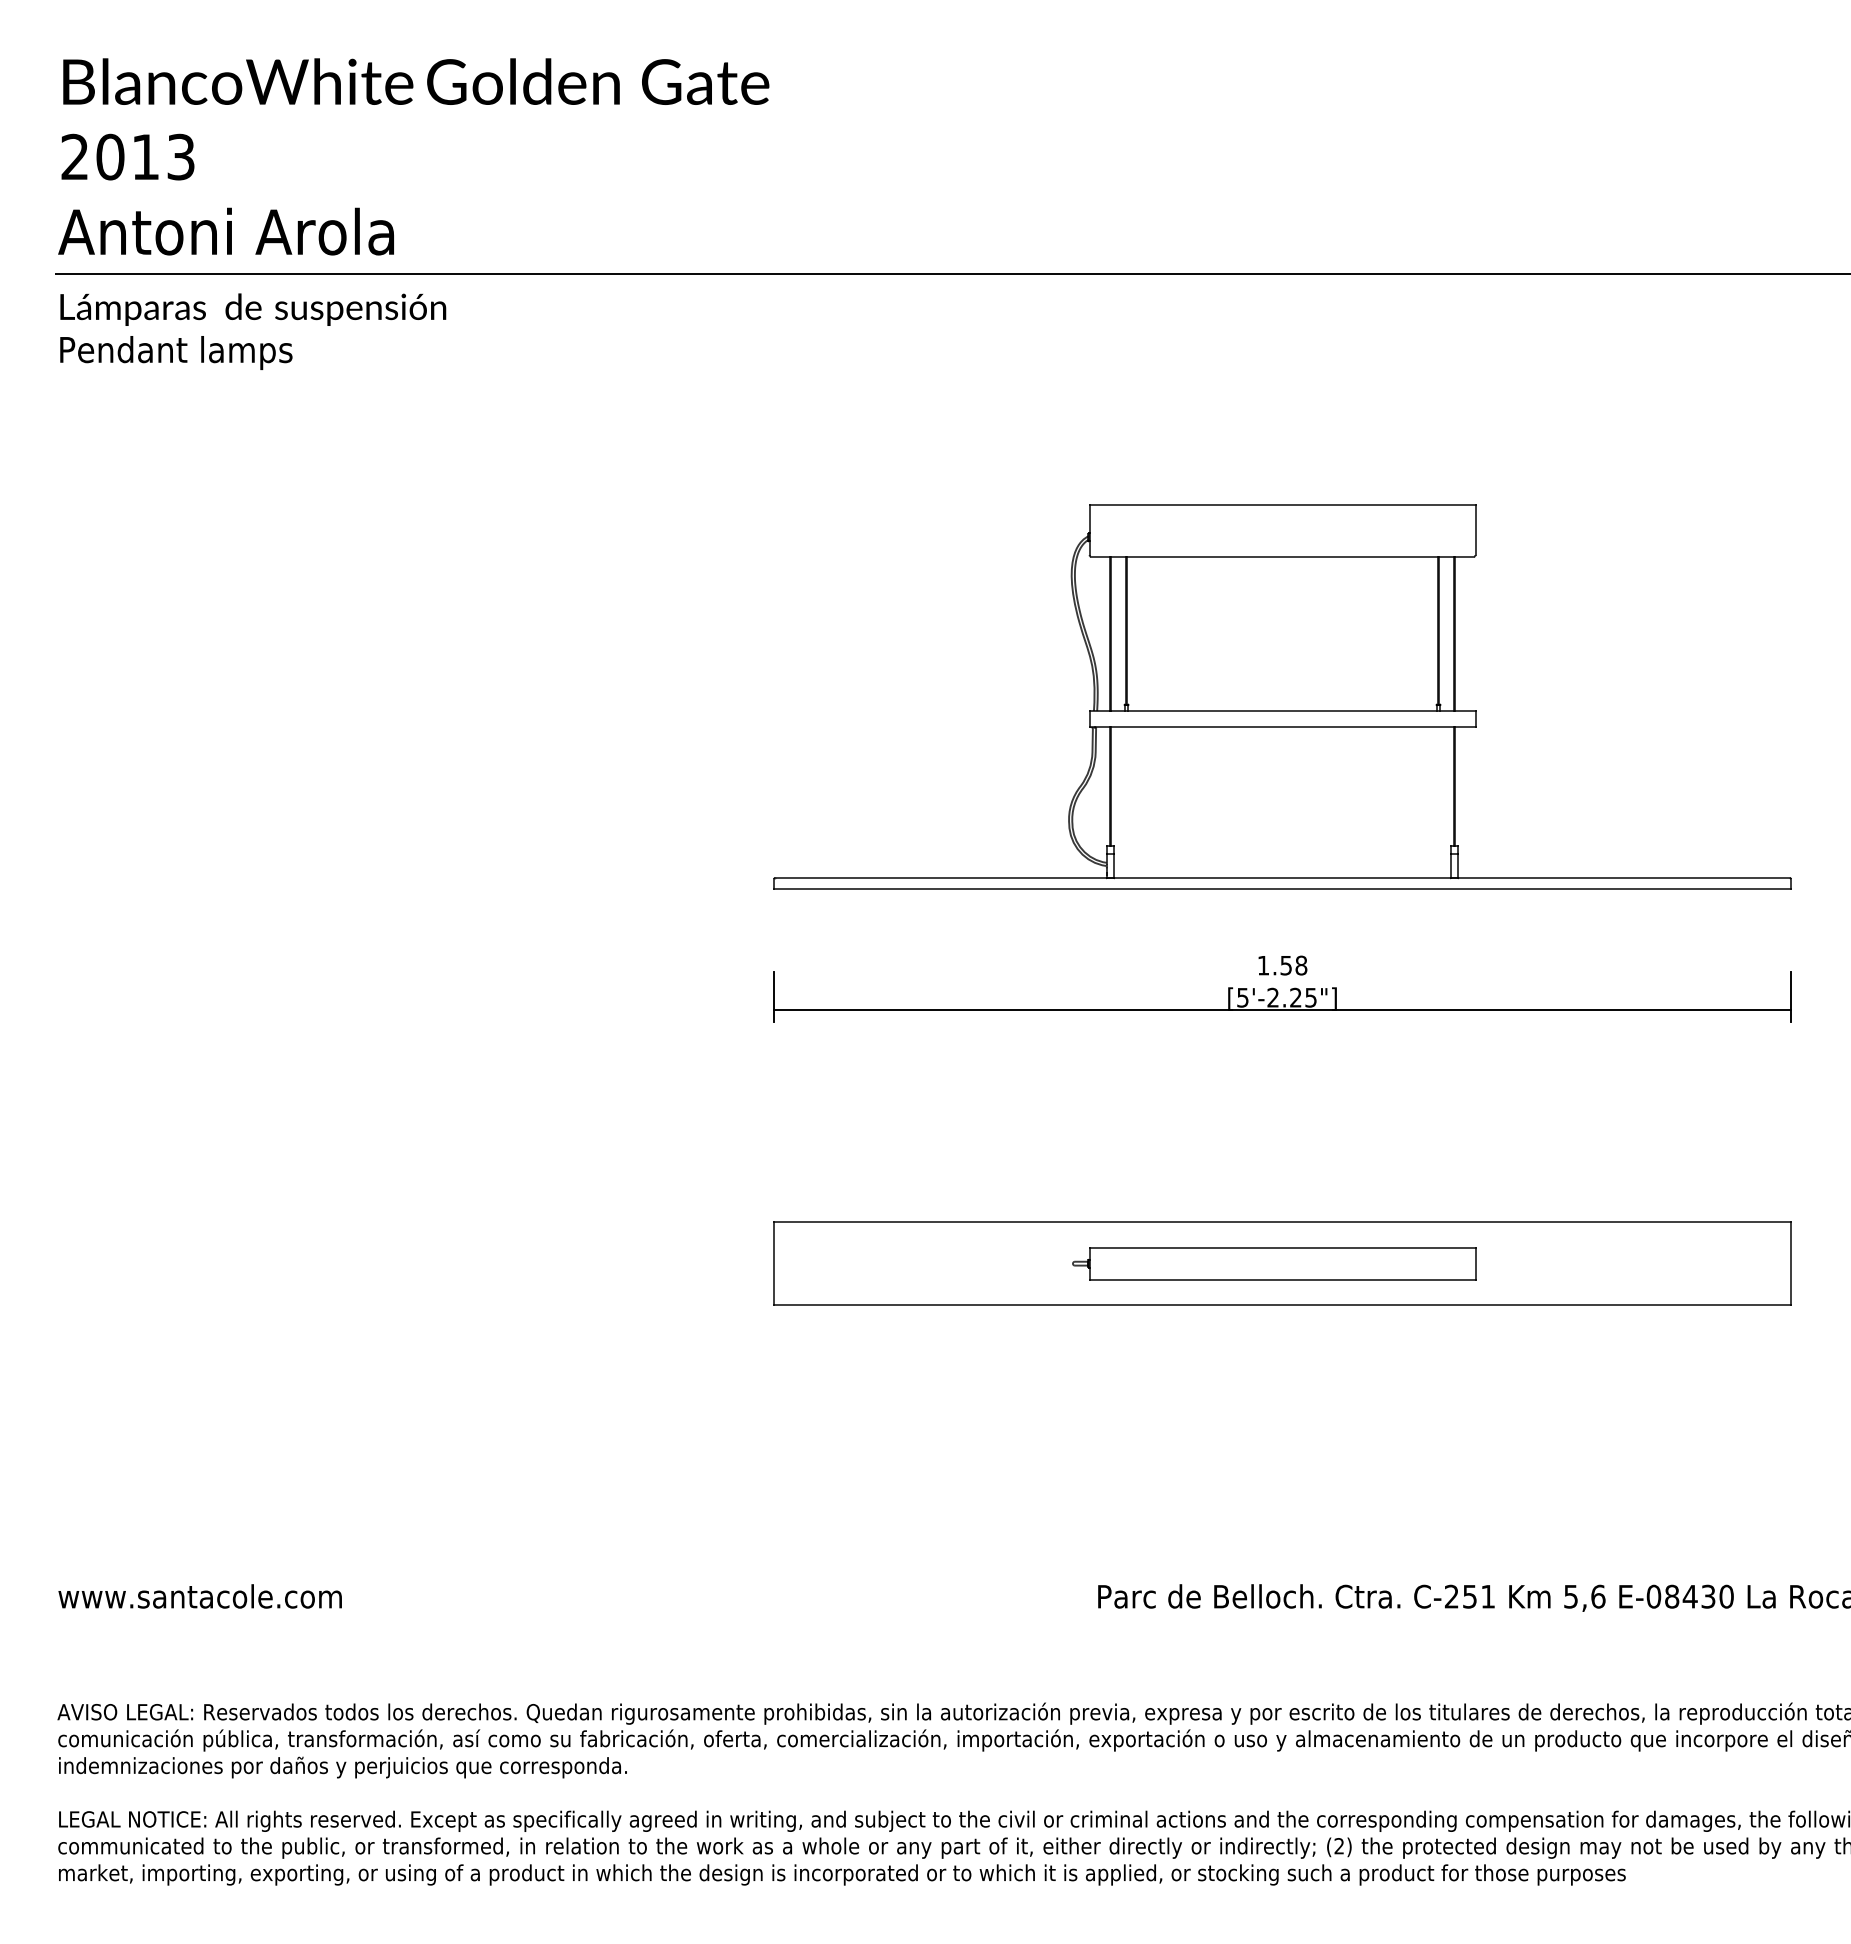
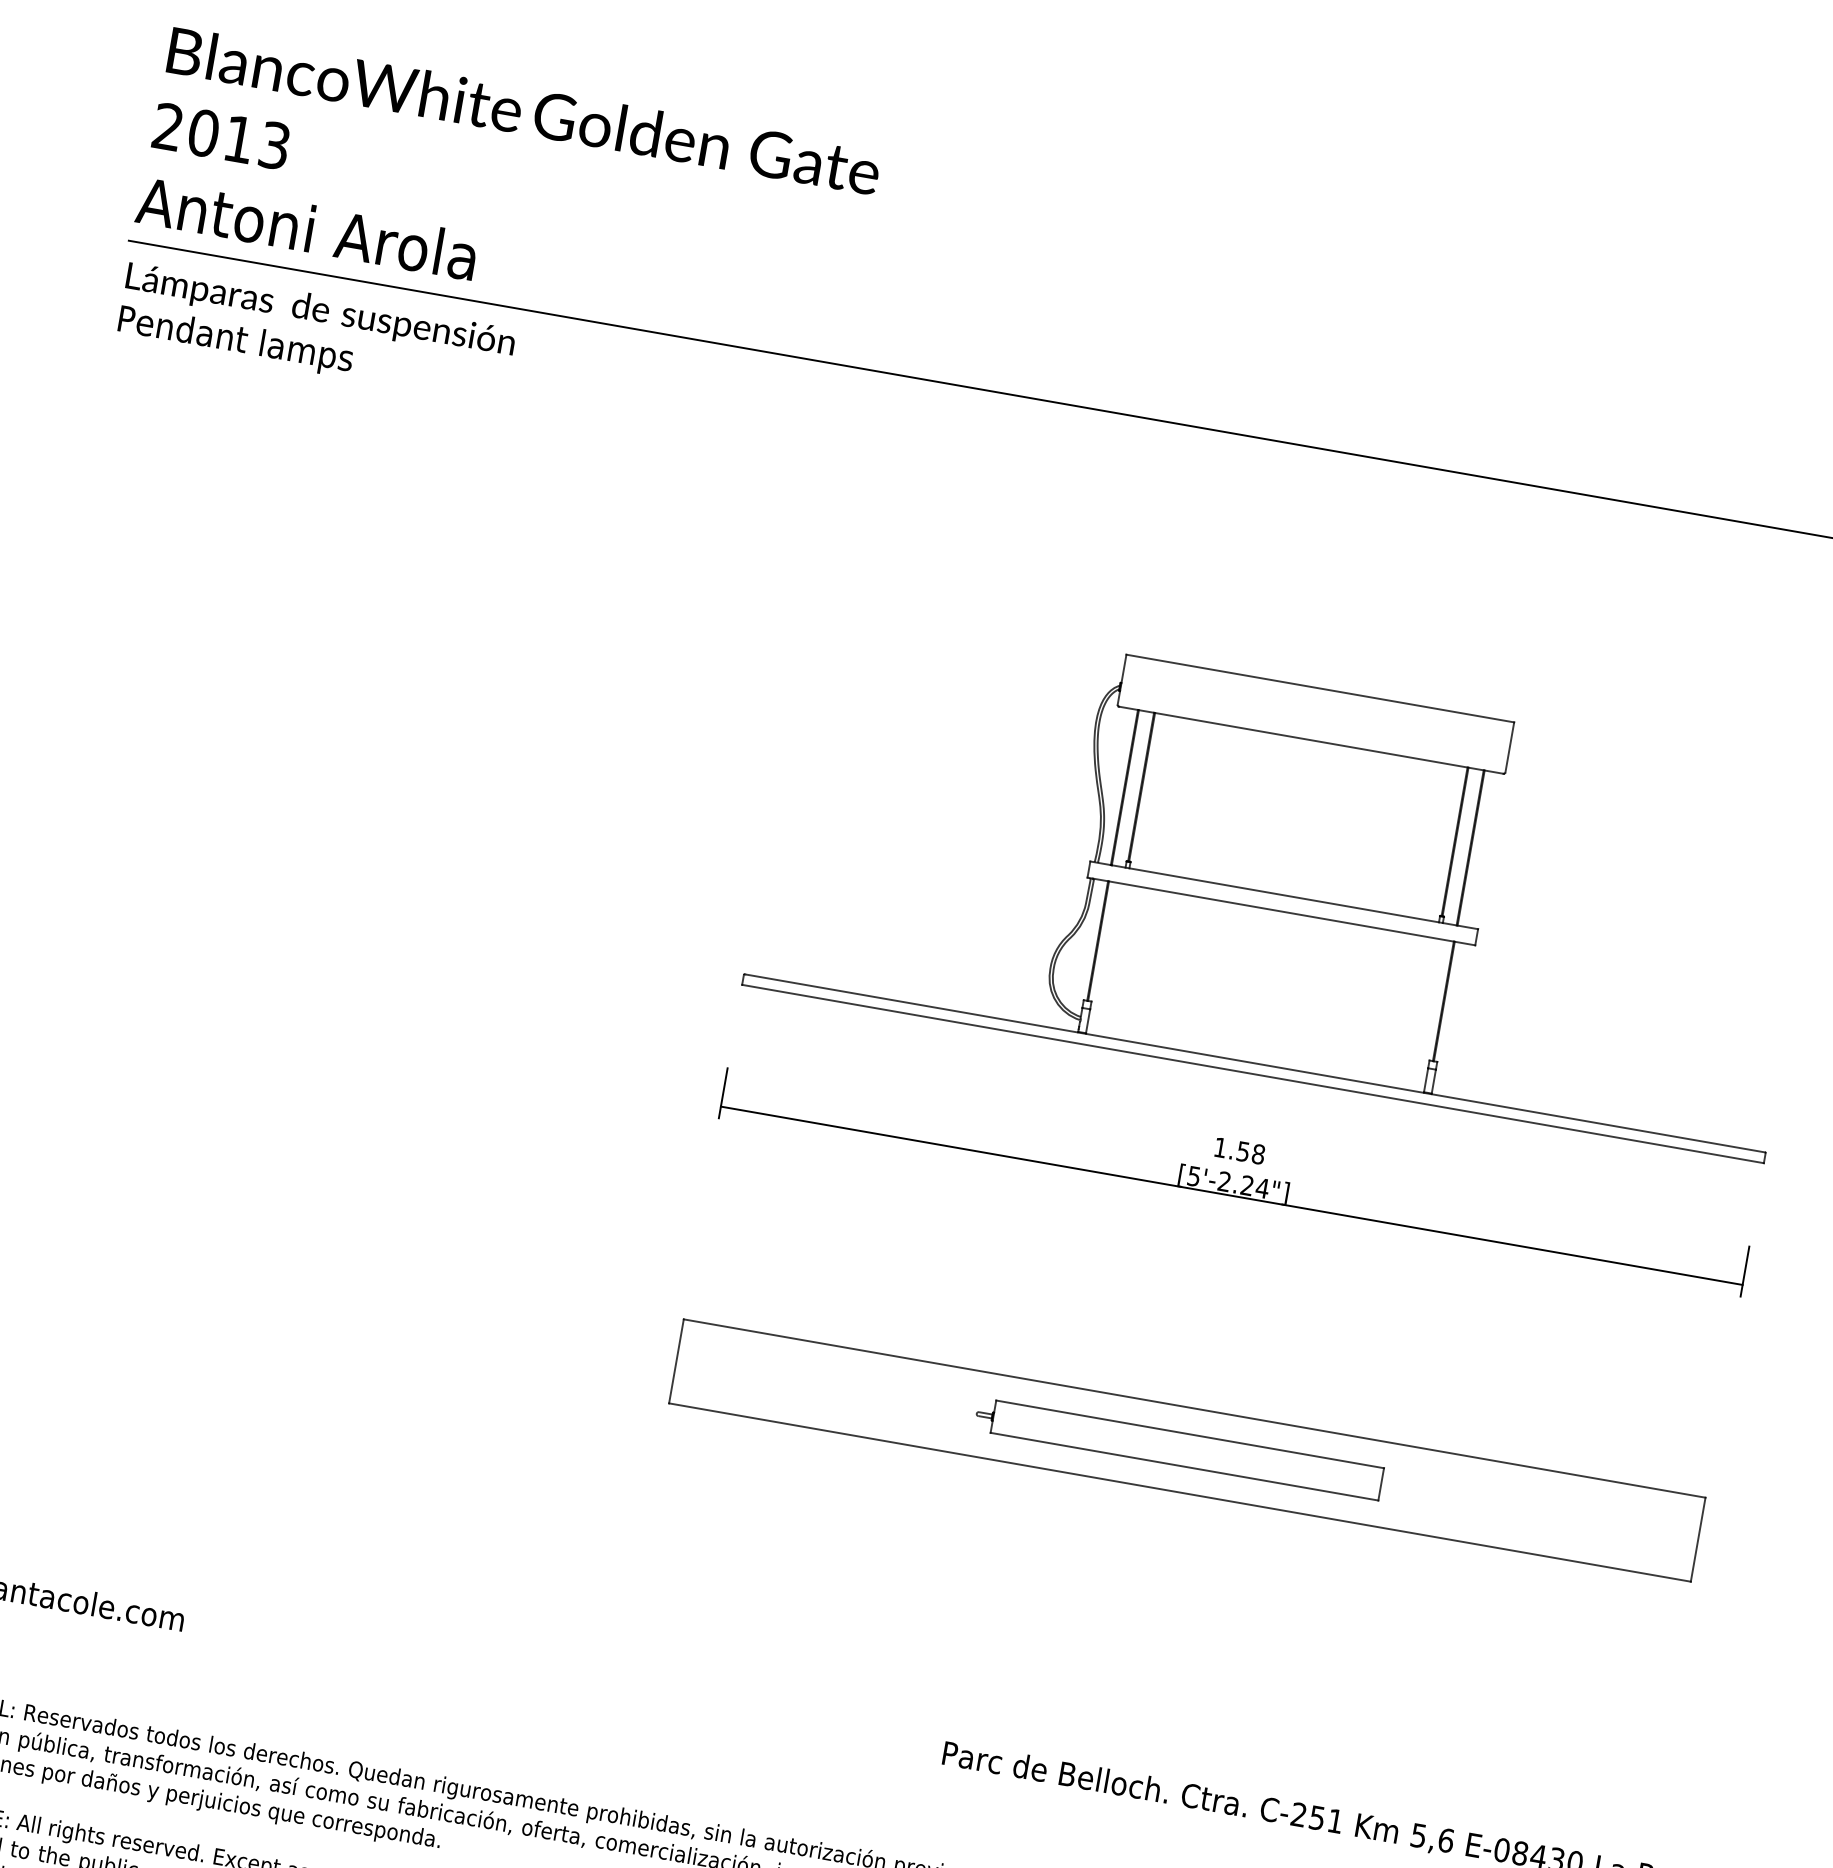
text: (1310, 997) -> (1262, 1188), [5'-2.25"] -> [5'-2.24"]

